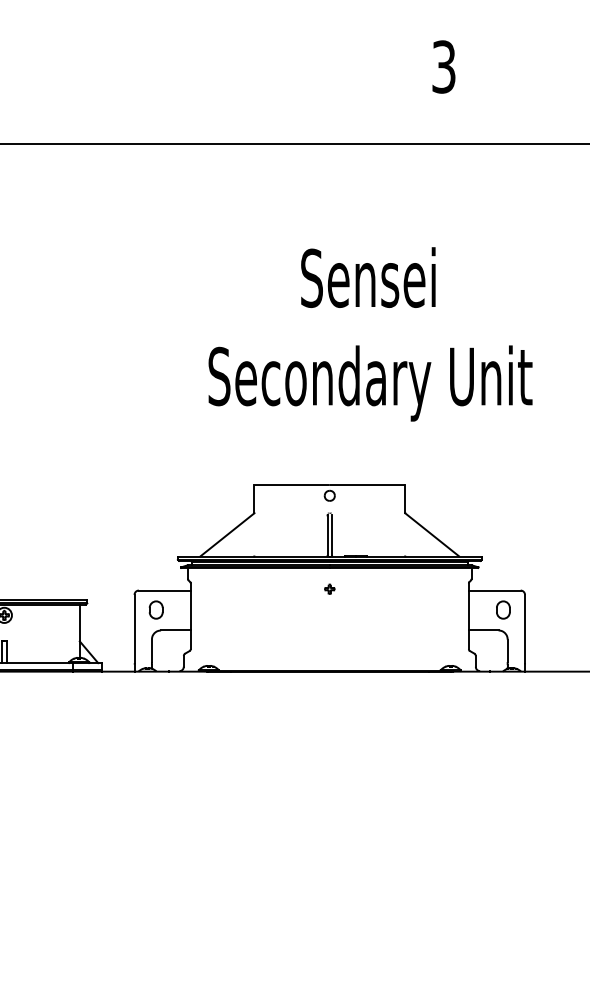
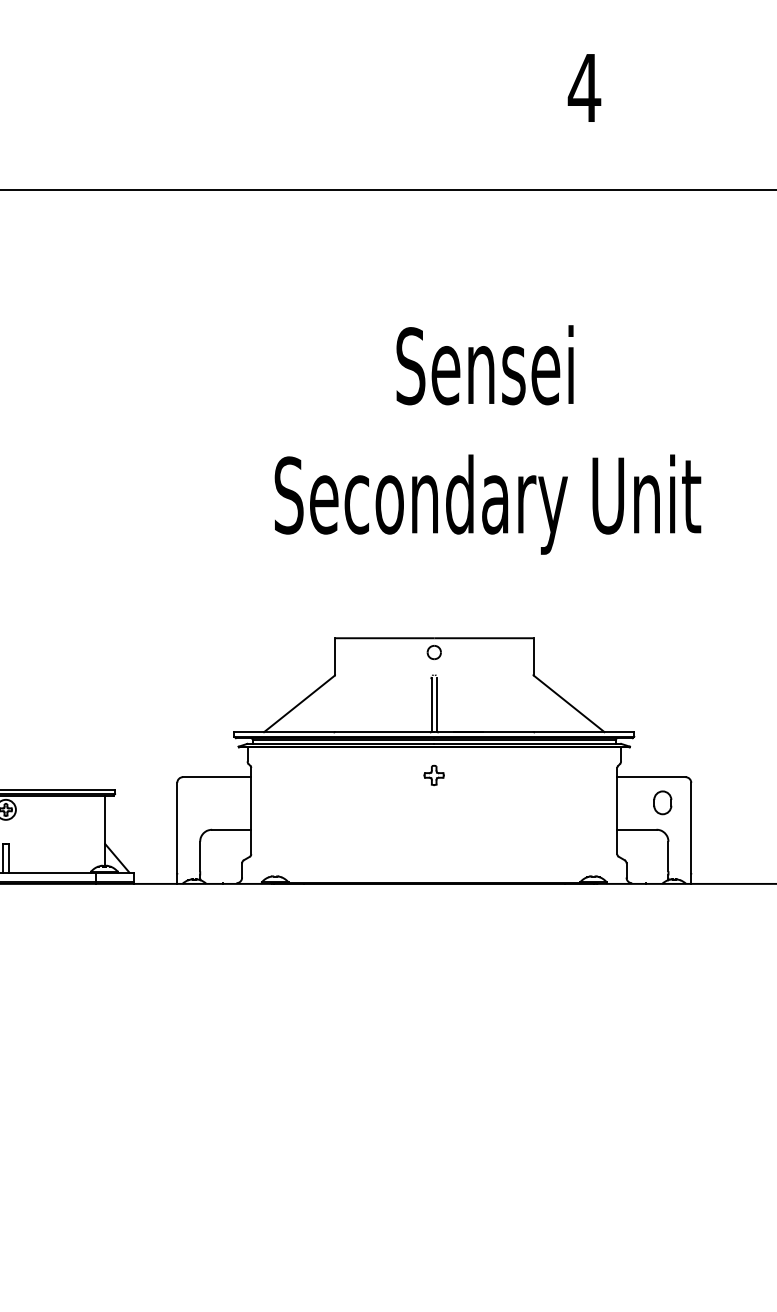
text: (443, 66) -> (583, 87), 3 -> 4
part: (329, 588) -> (433, 774), size x1.6
part: (155, 609) -> (204, 802), removed

